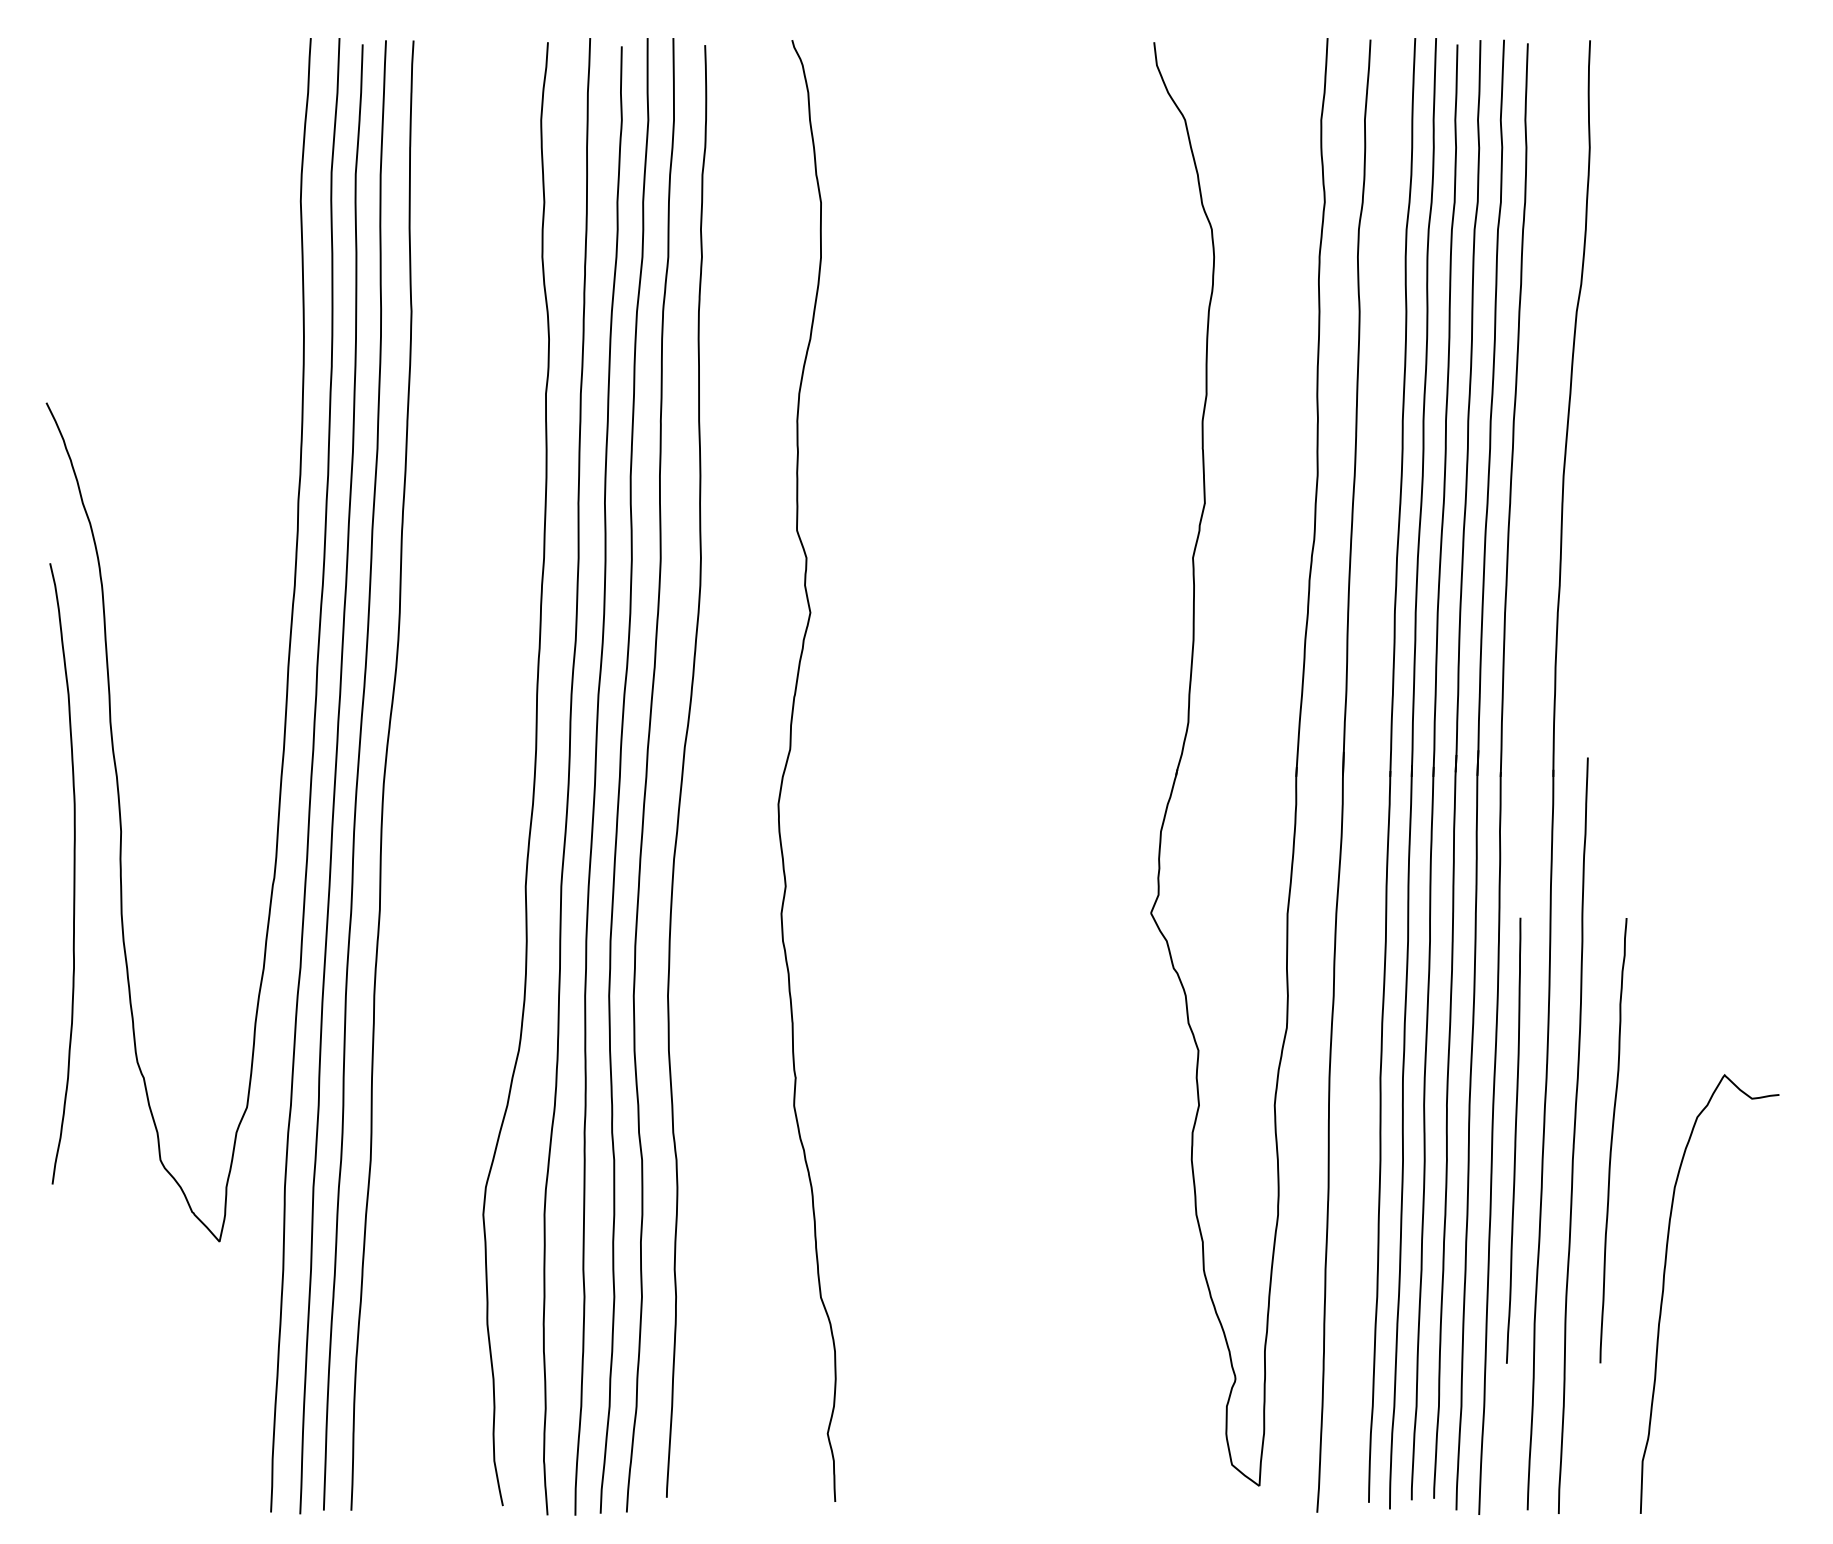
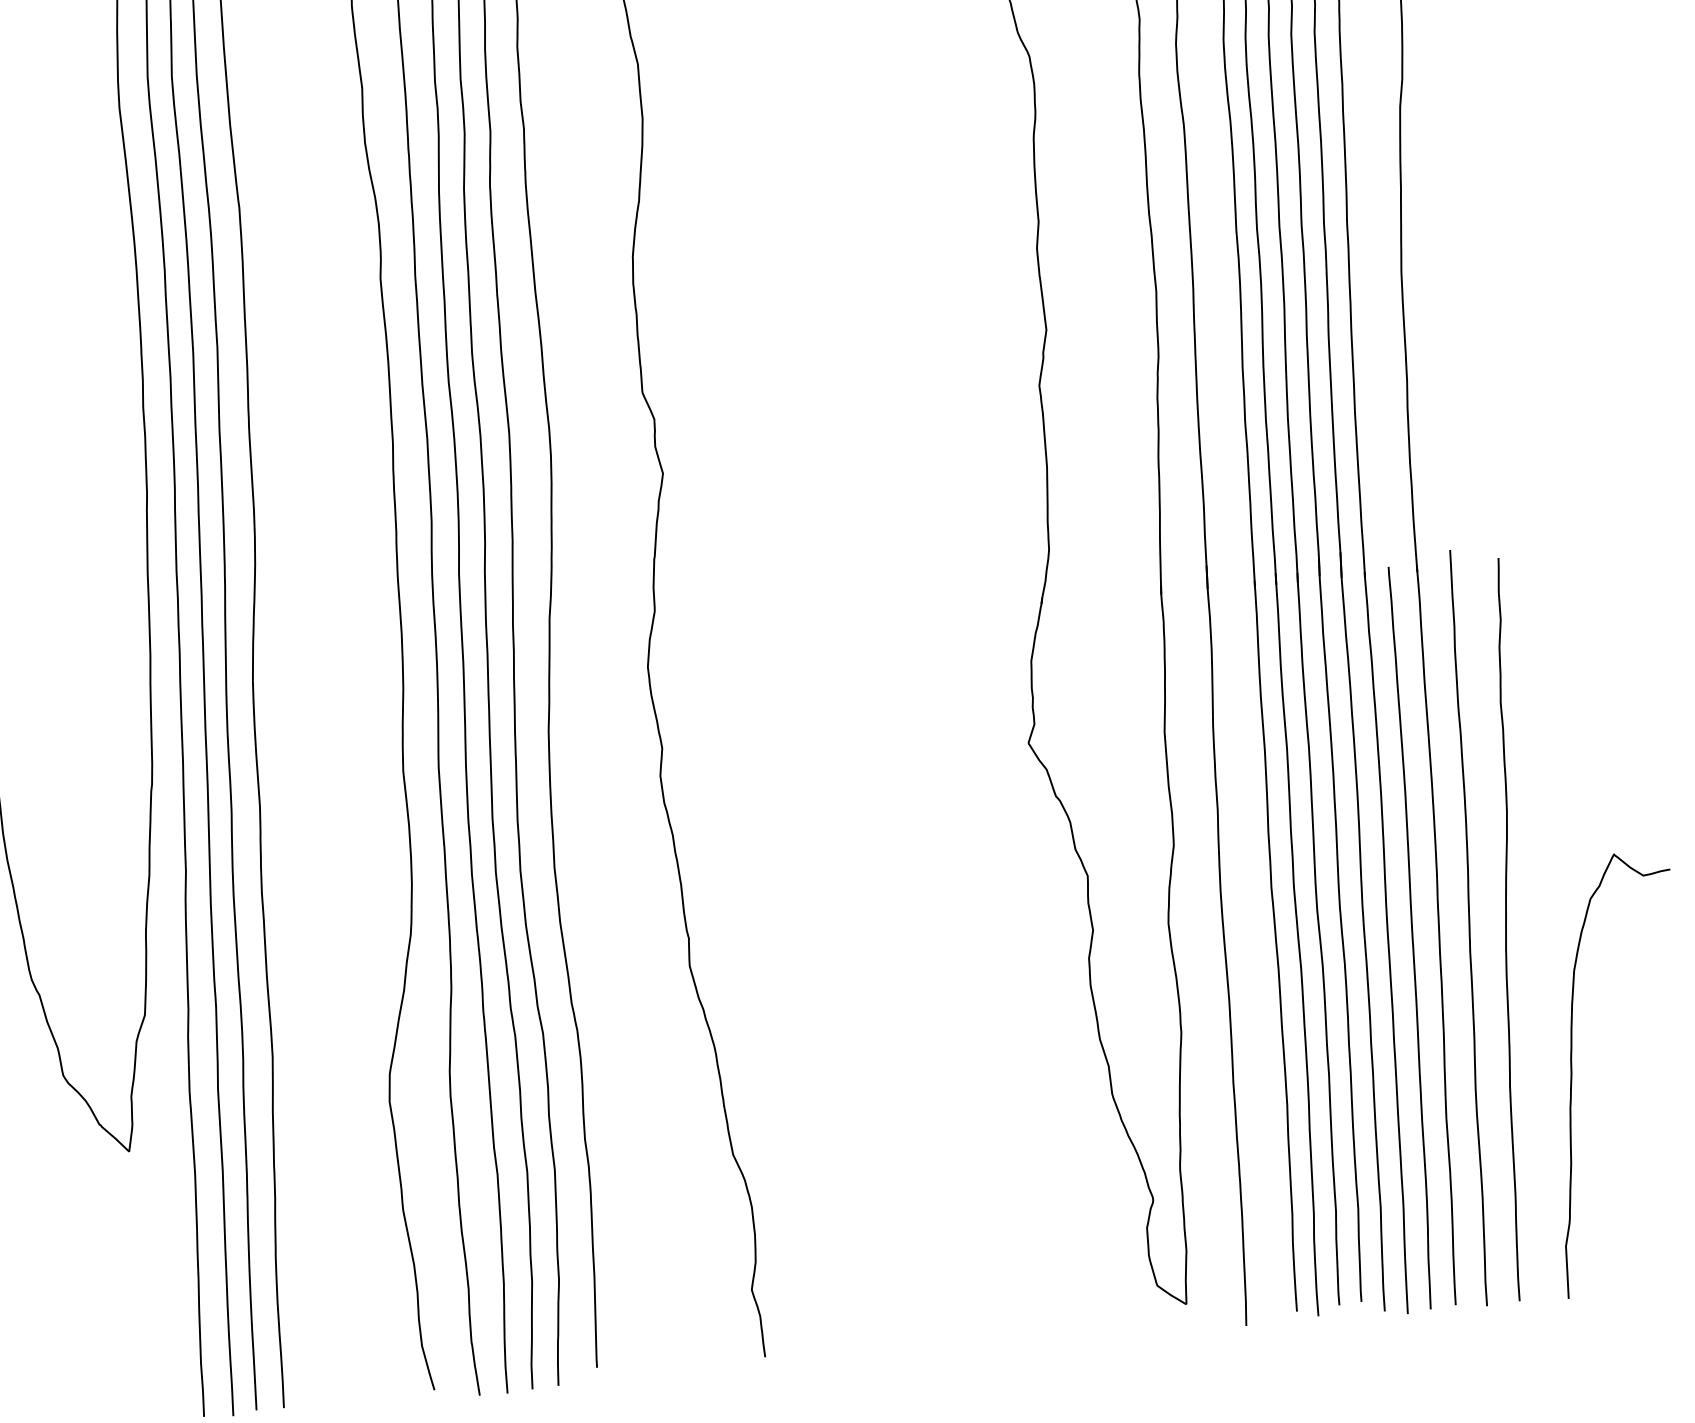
part: (1513, 1140) -> (1409, 938), size x1.67
part: (1613, 1140) -> (1509, 929), size x1.67

